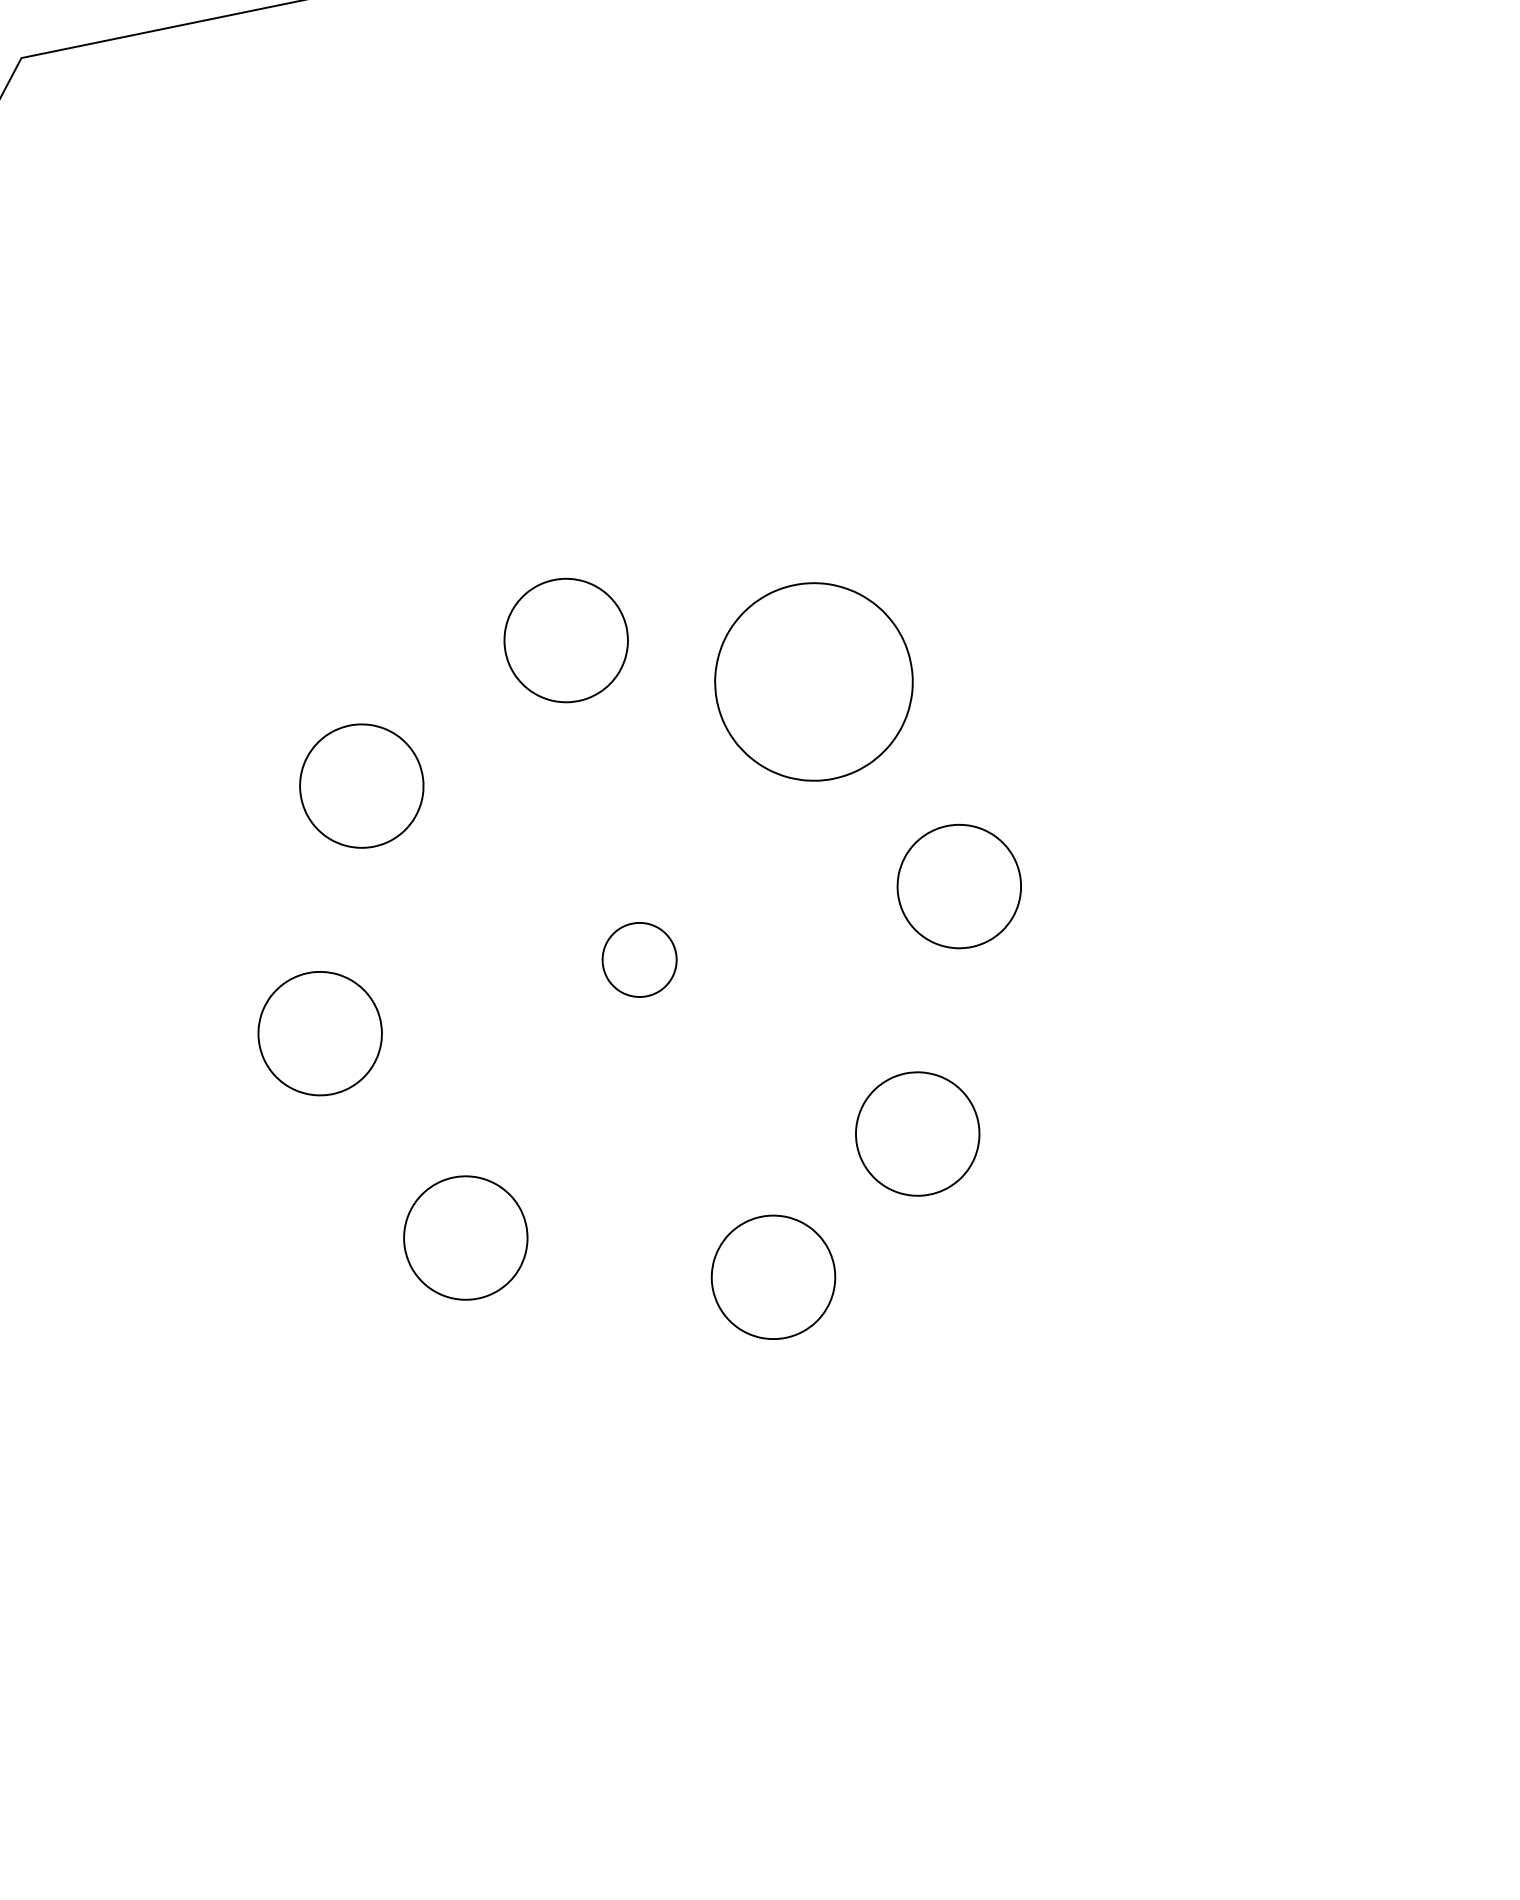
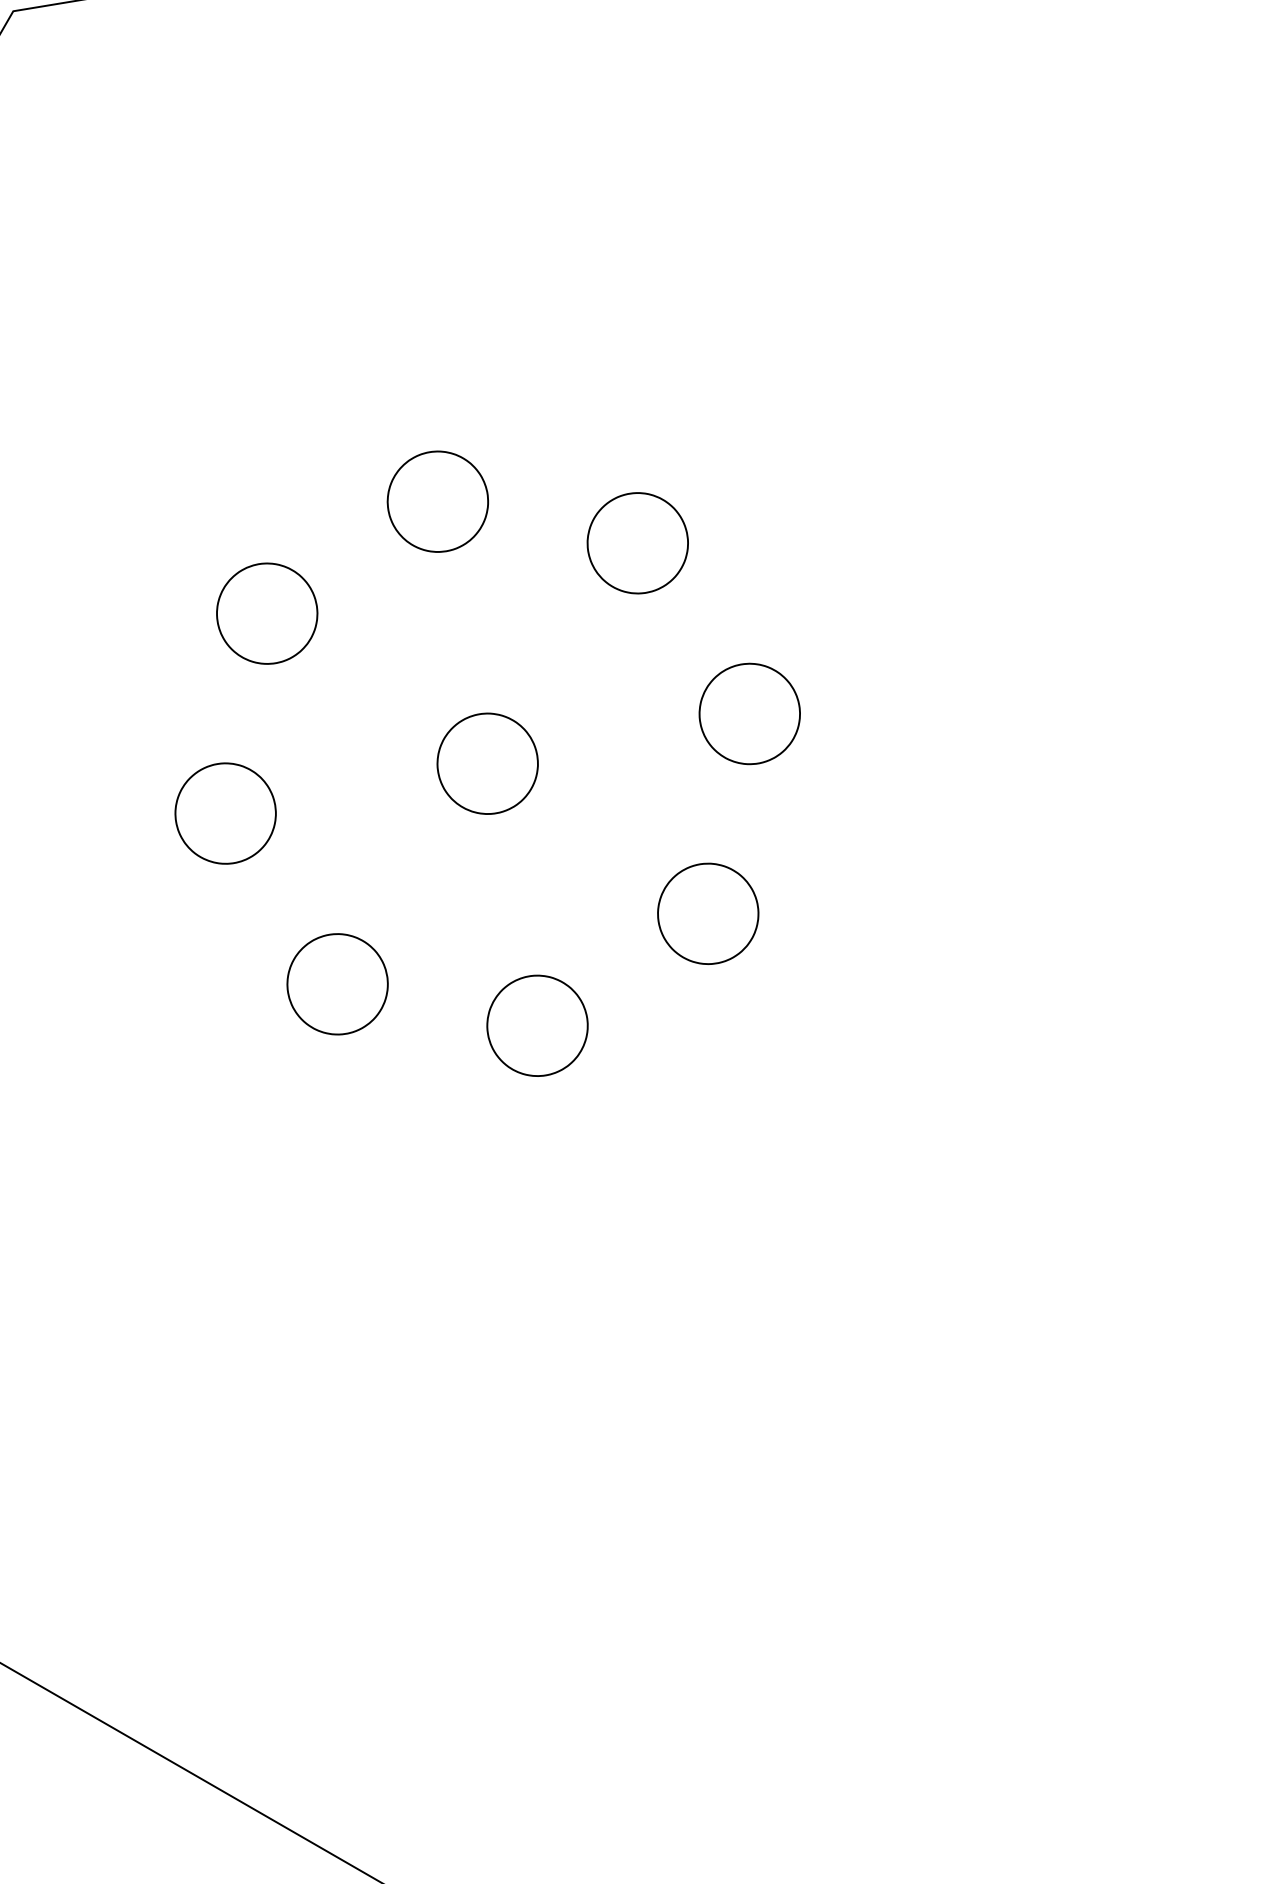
part: (813, 682) -> (637, 543), size x0.62
part: (639, 959) -> (487, 763), size x1.67
part: (773, 1276) -> (537, 1025), moved

